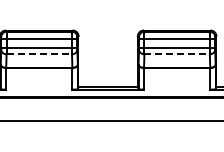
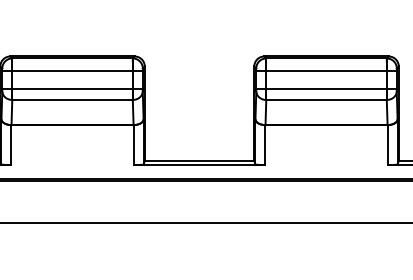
line: (39, 54) -> (72, 100), dashed -> solid
line: (177, 54) -> (327, 100), dashed -> solid

